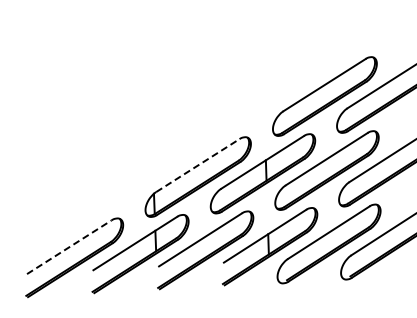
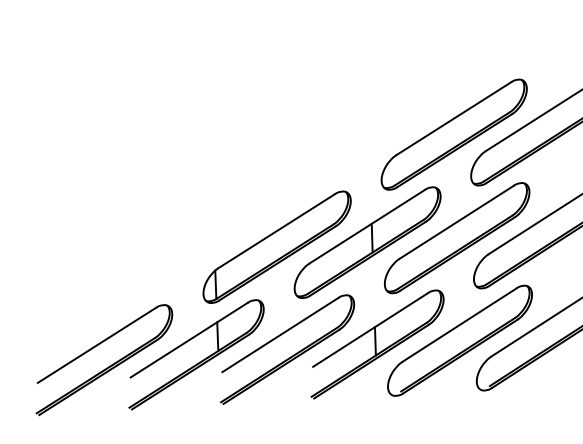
line: (198, 165) -> (277, 231), dashed -> solid
line: (69, 247) -> (97, 345), dashed -> solid

